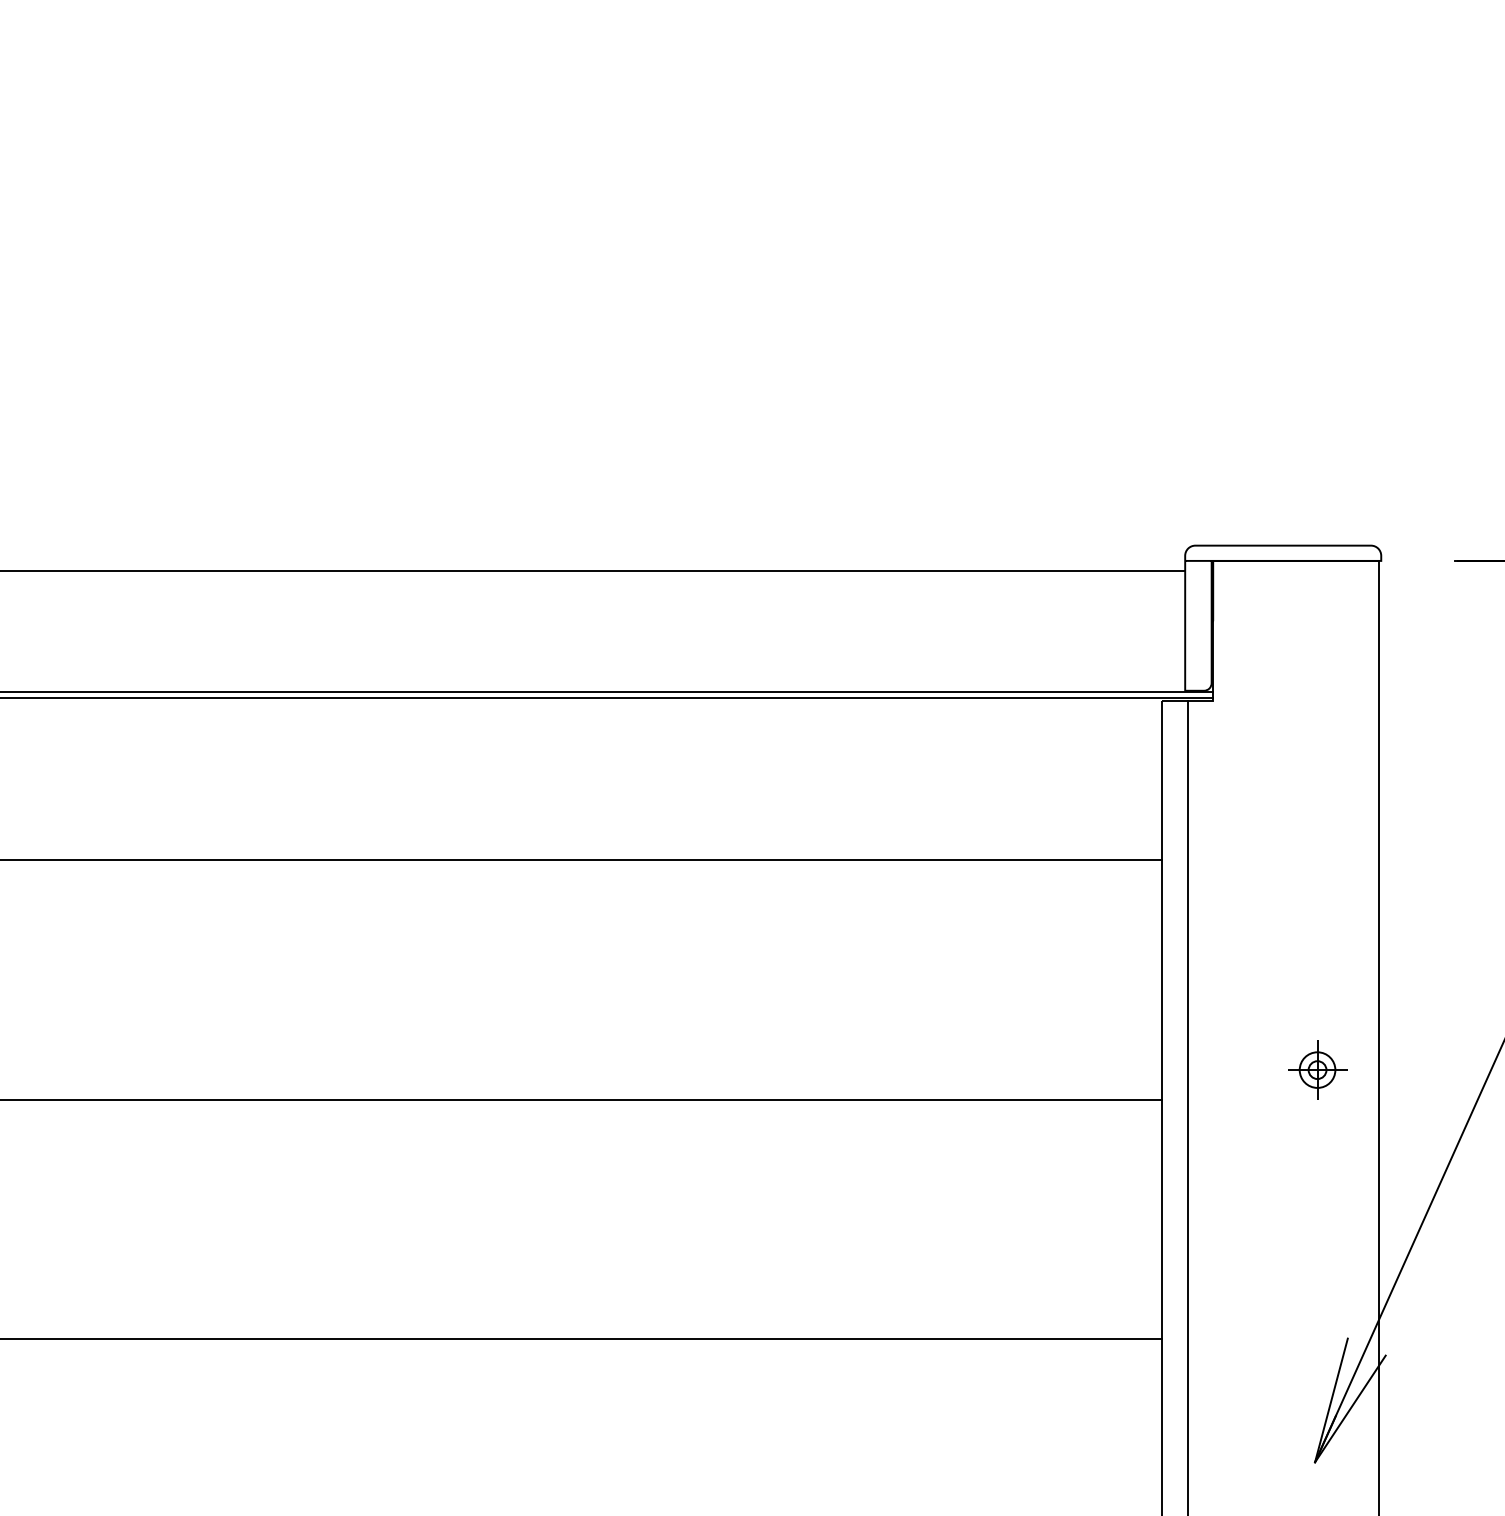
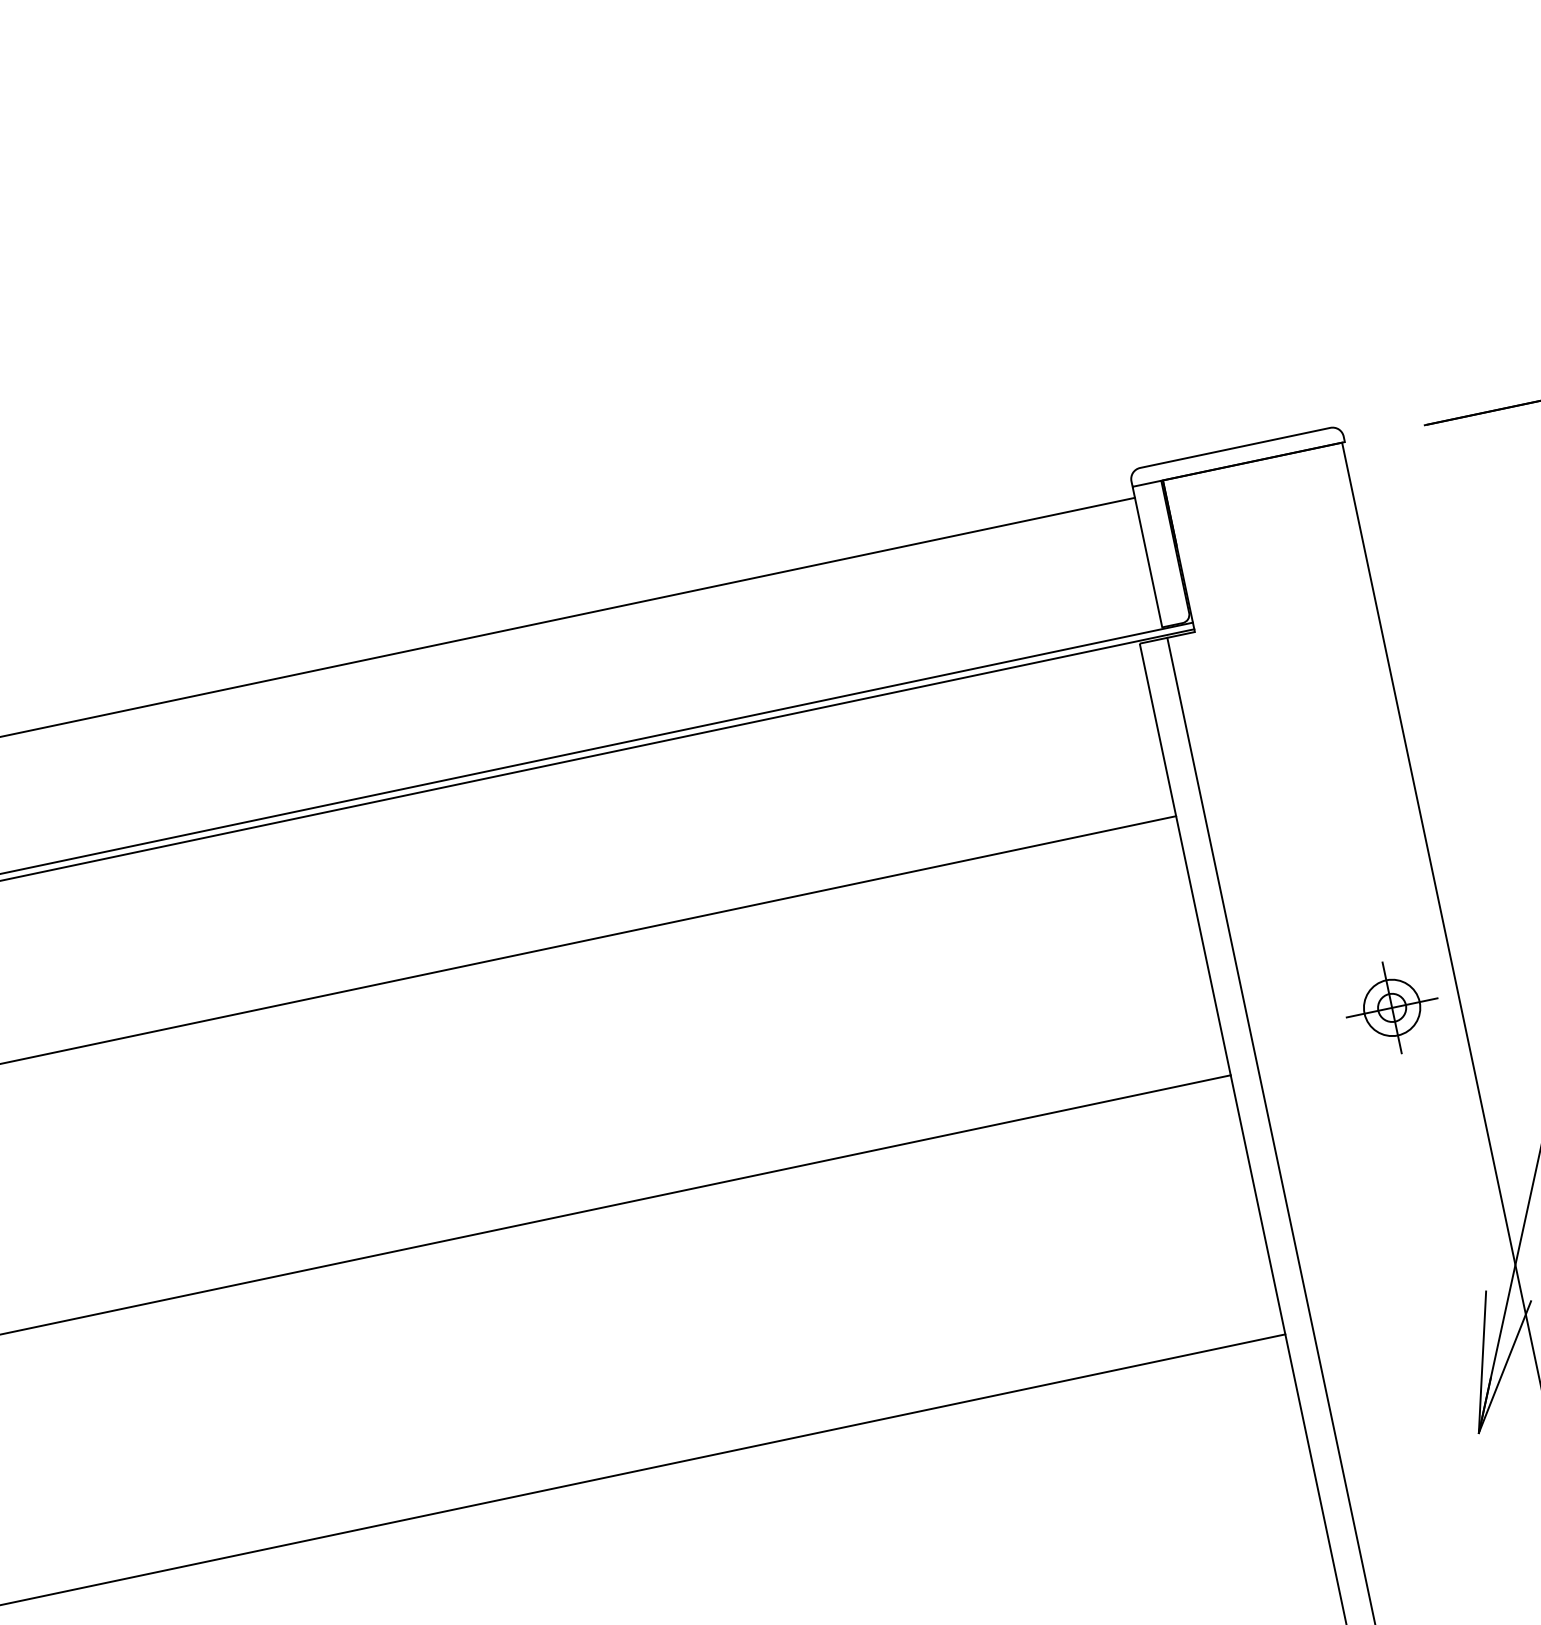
part: (1317, 1069) -> (1391, 1007), size x1.43

